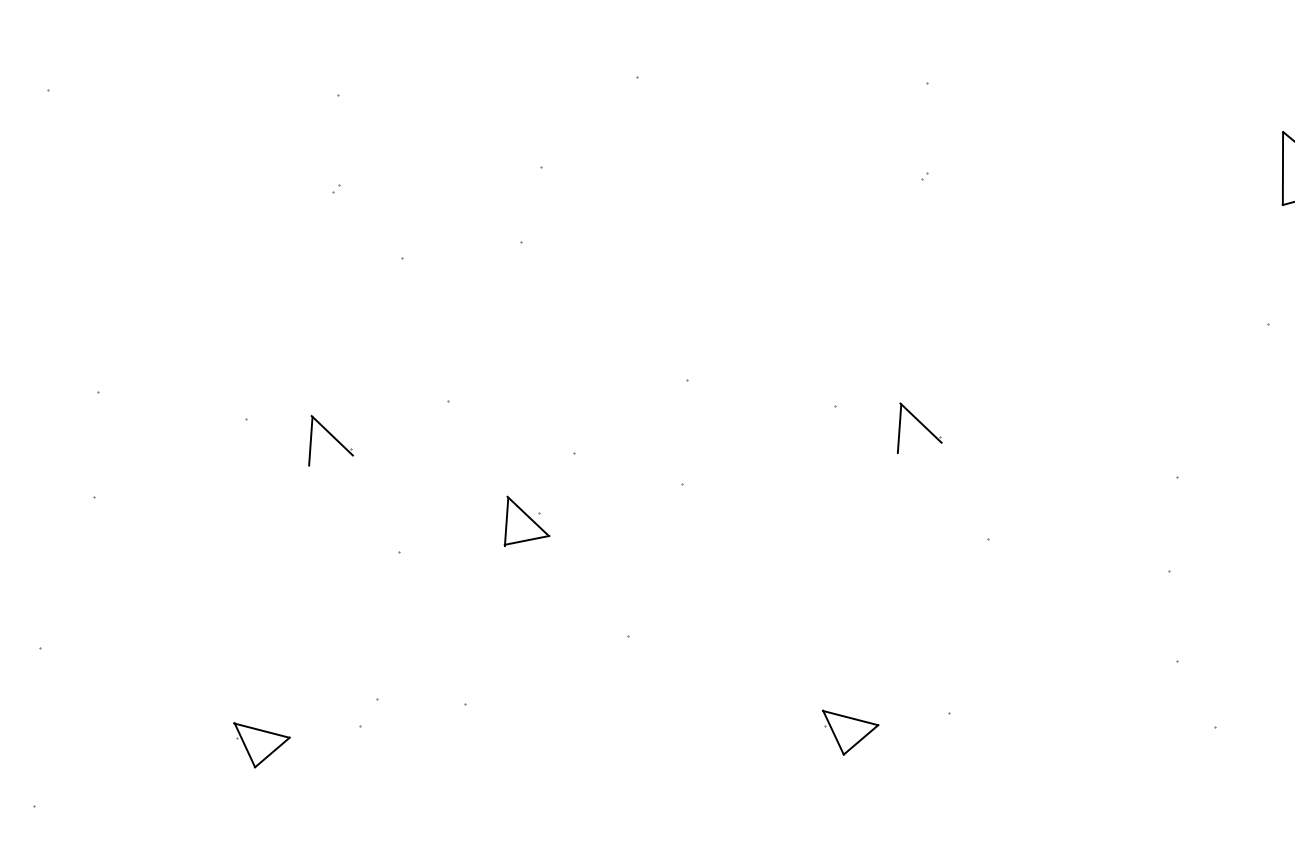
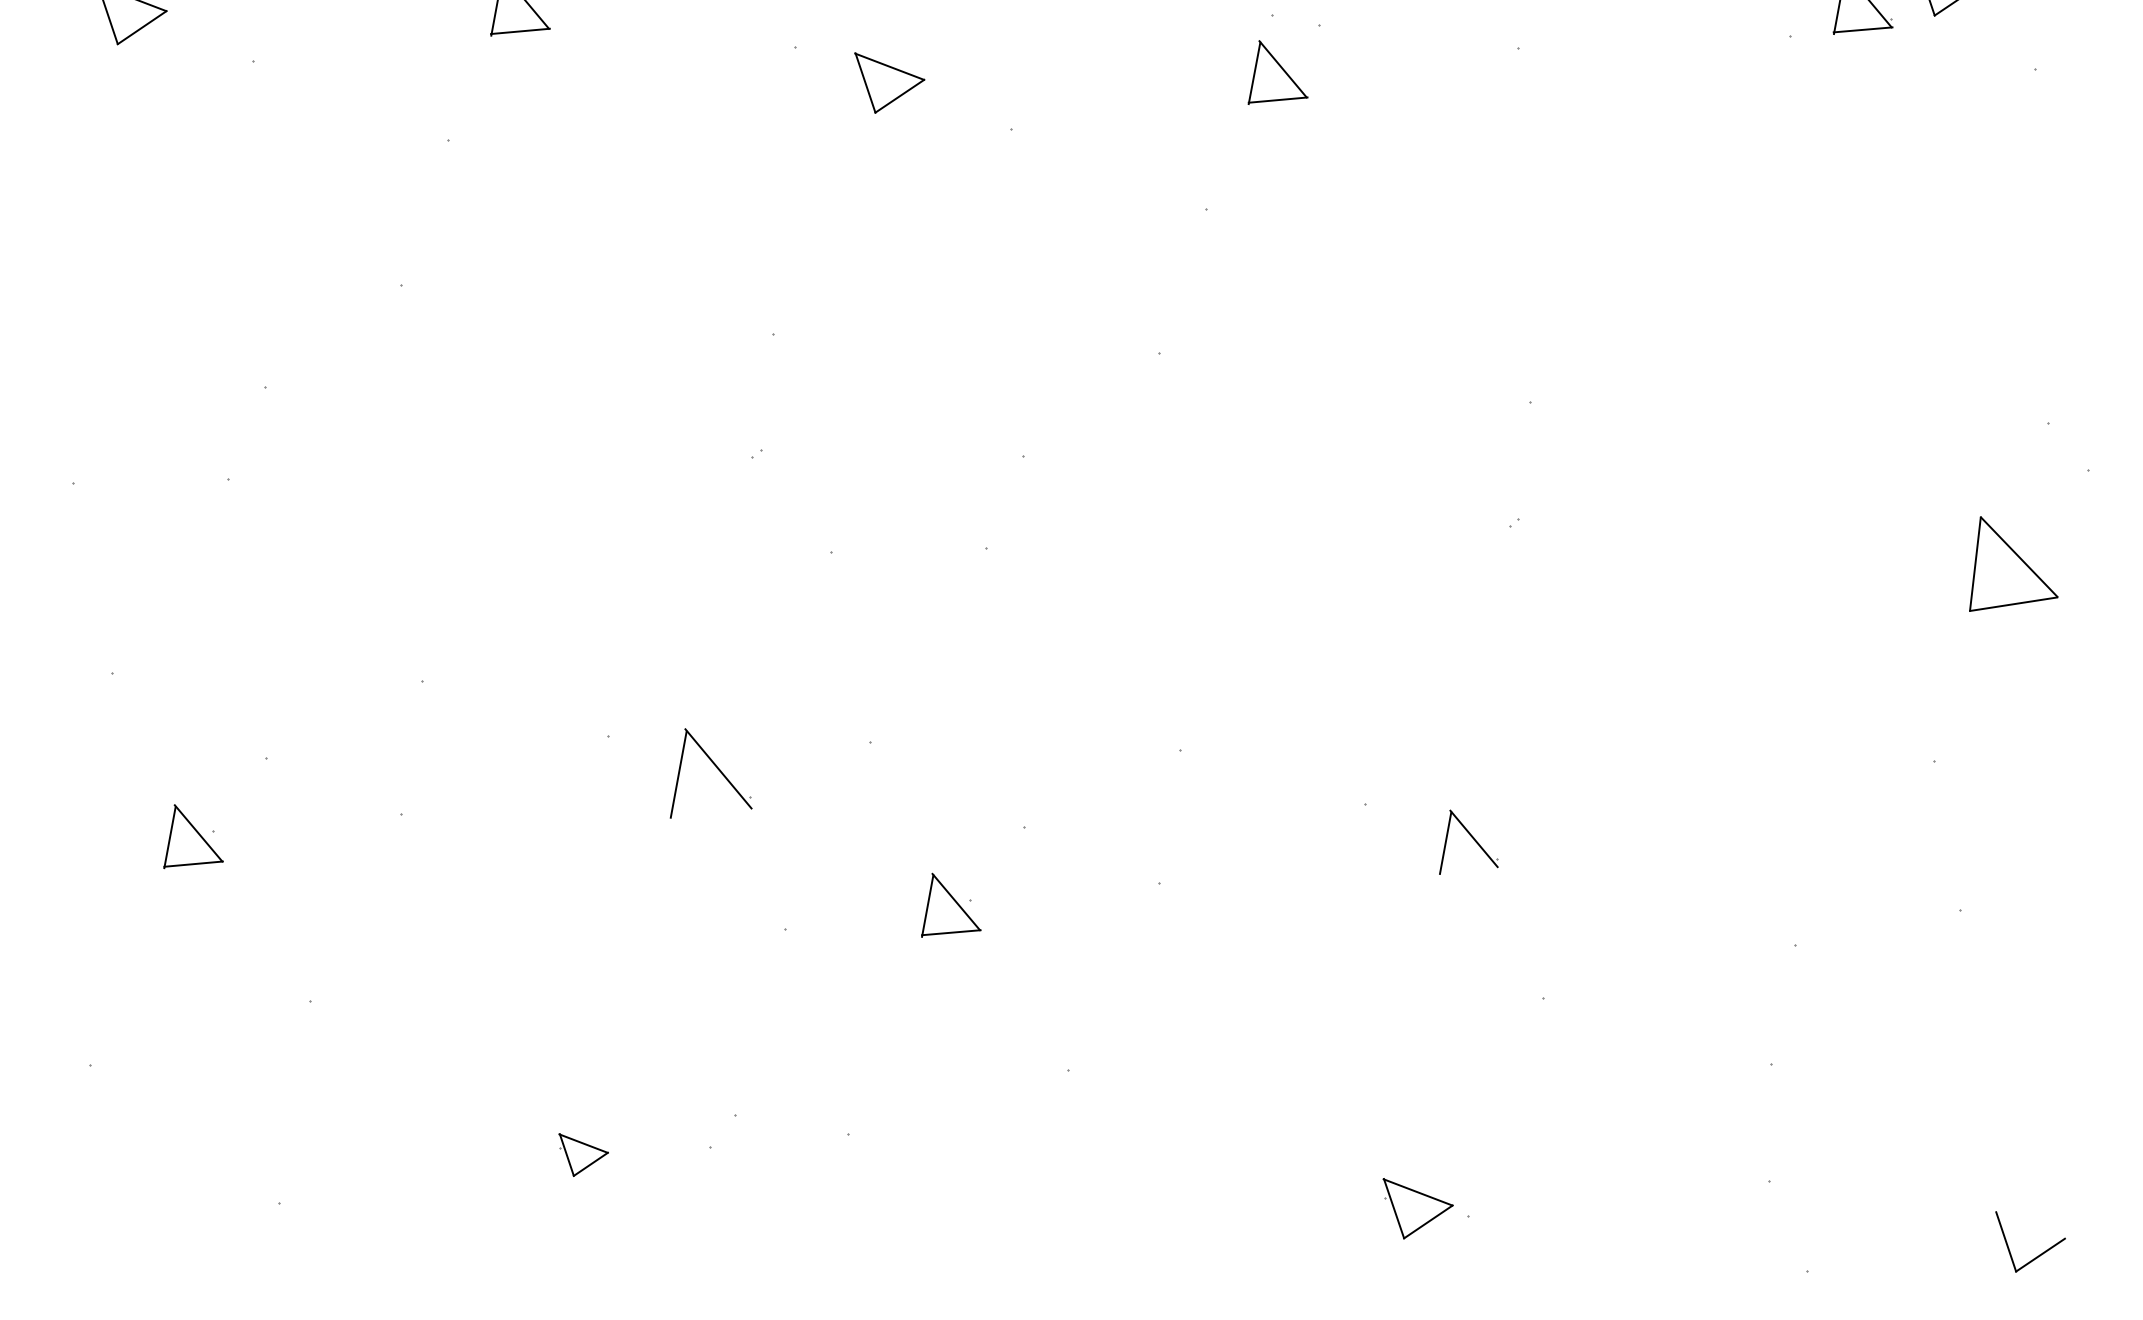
part: (328, 438) -> (710, 773), size x1.4
part: (851, 730) -> (1417, 1208), moved
part: (263, 742) -> (583, 1154), size x0.7

